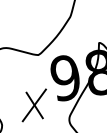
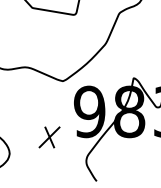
part: (34, 105) -> (49, 137), size x0.62

